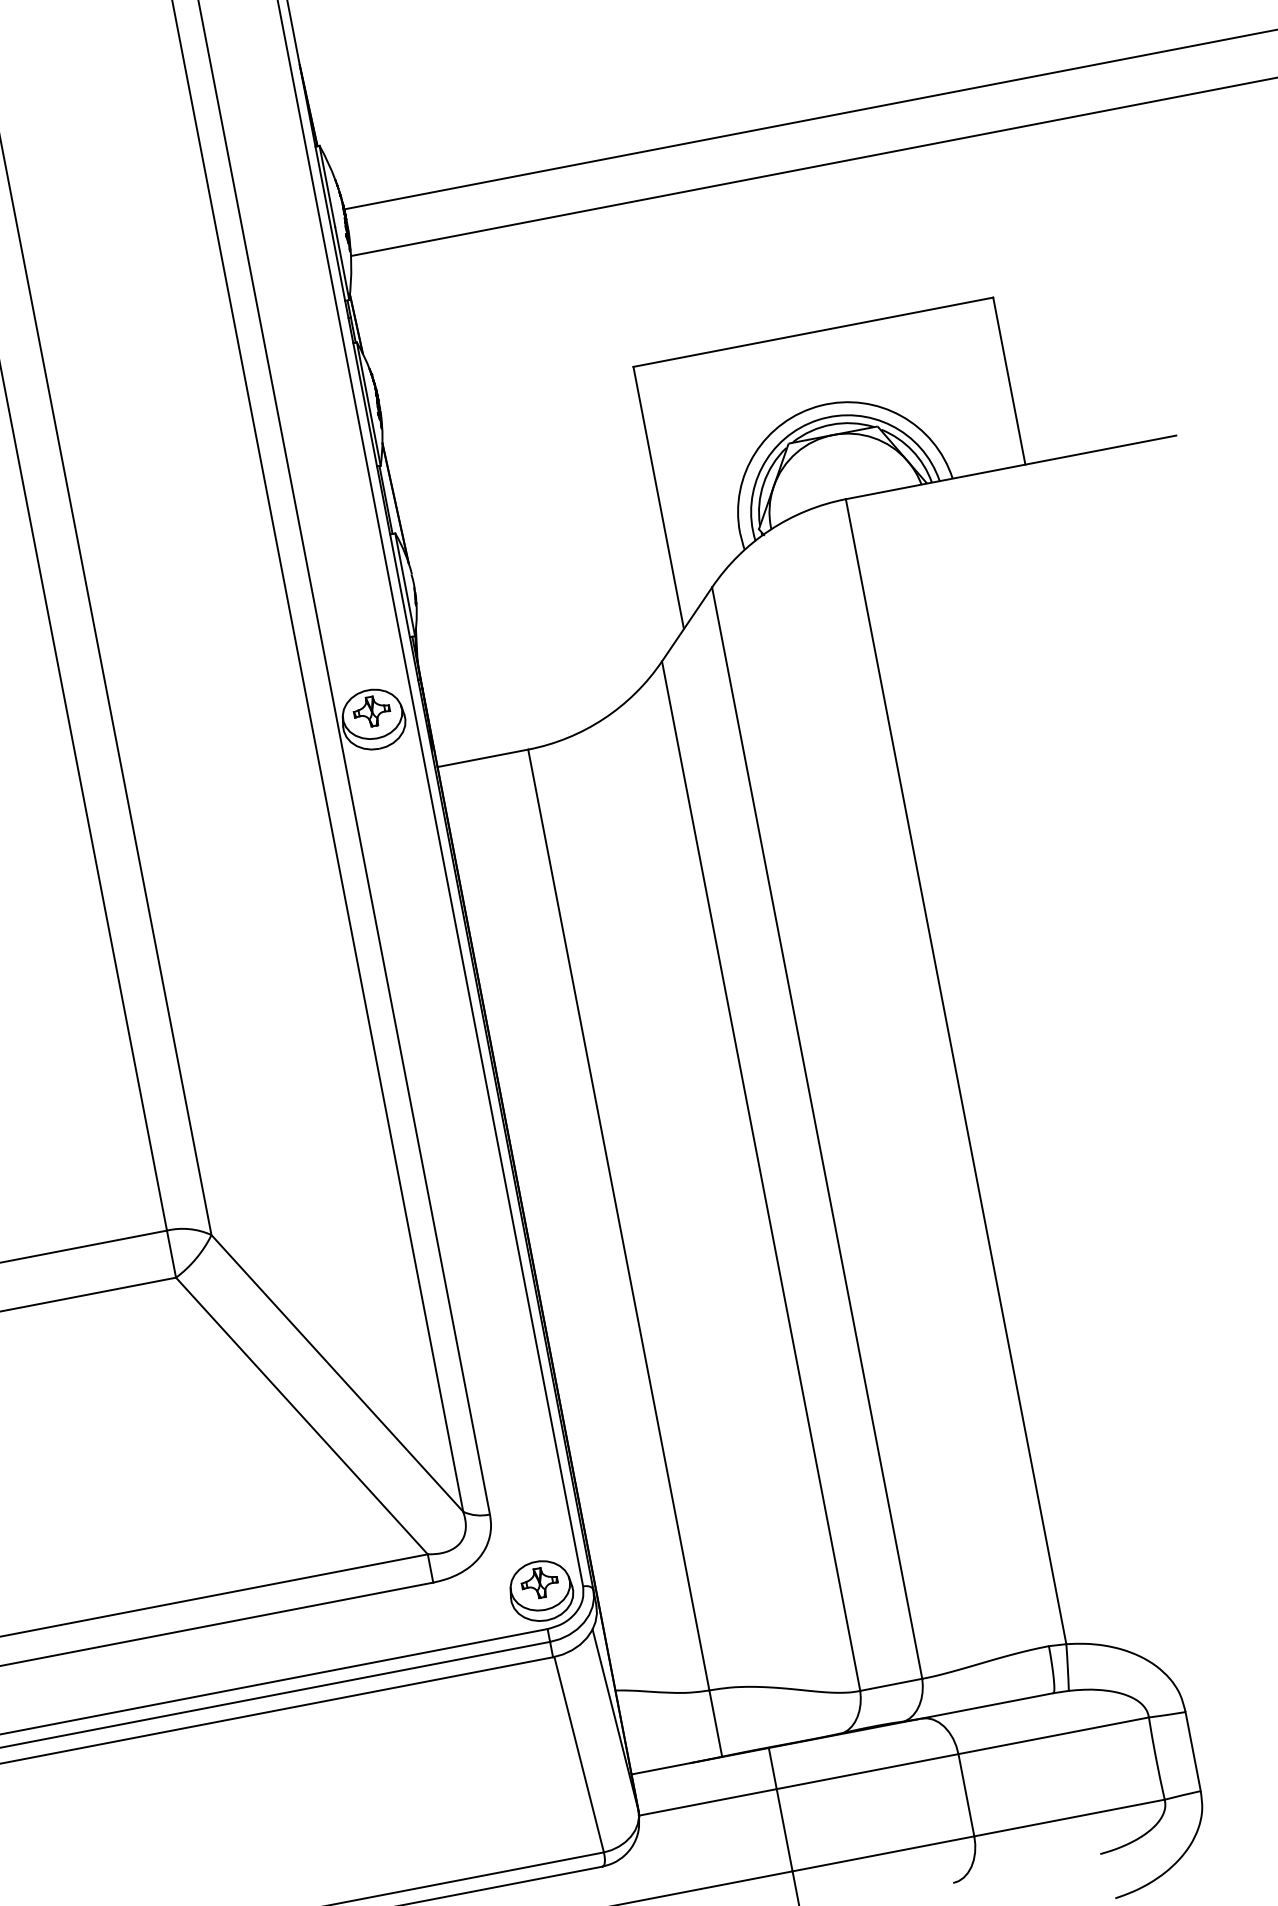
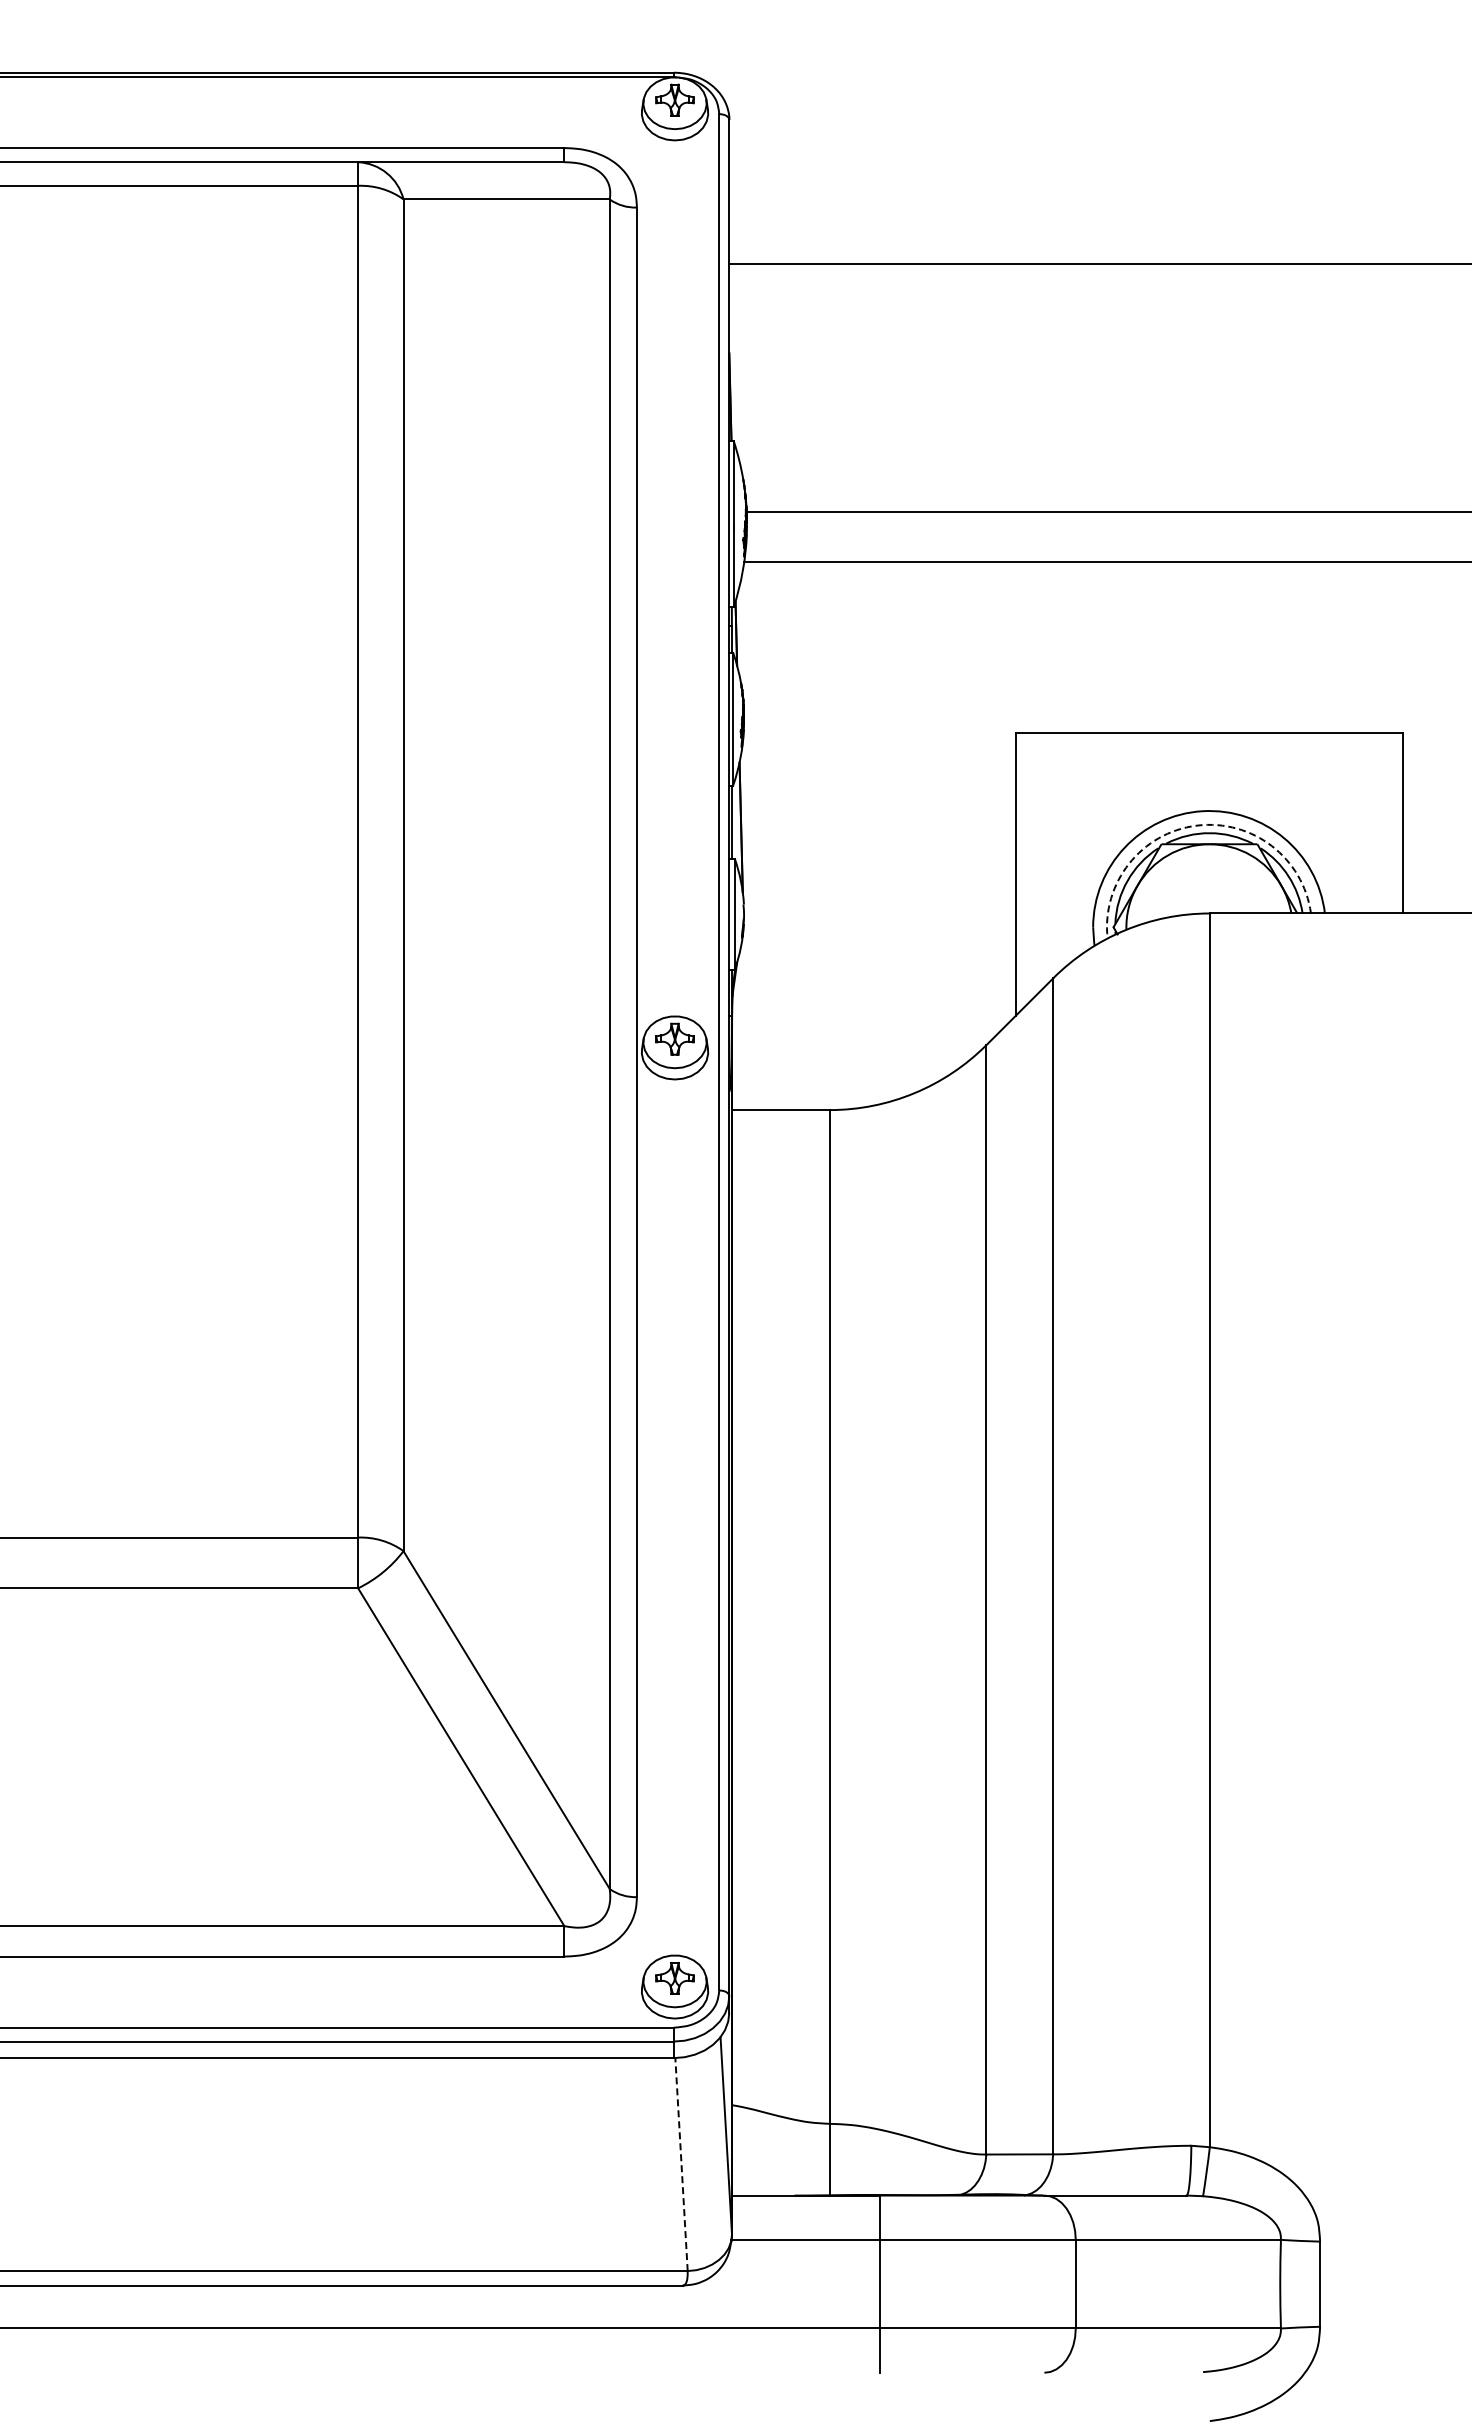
arc: (817, 419) -> (1196, 825), solid -> dashed
line: (579, 1754) -> (681, 2164), solid -> dashed

